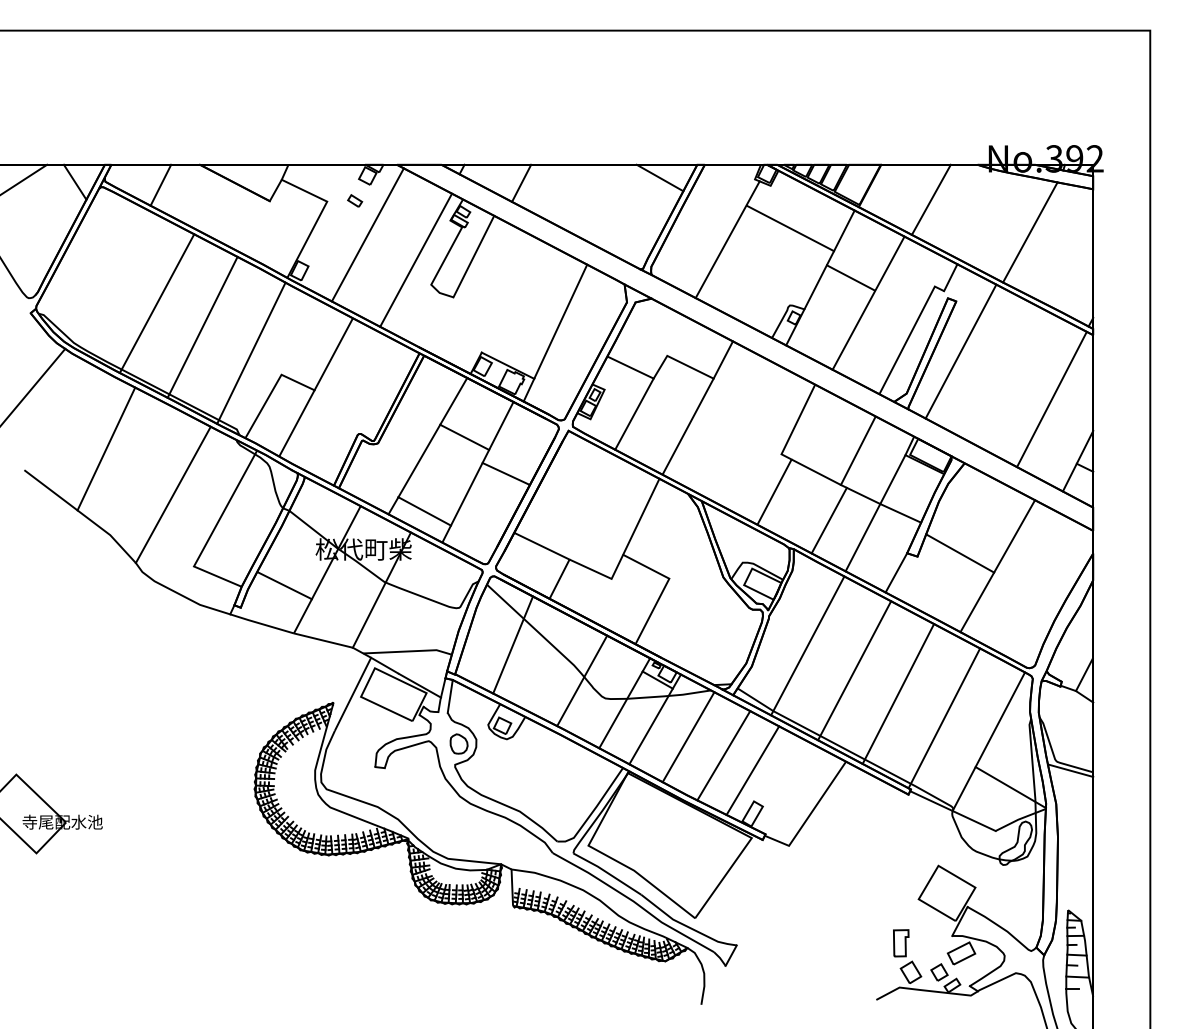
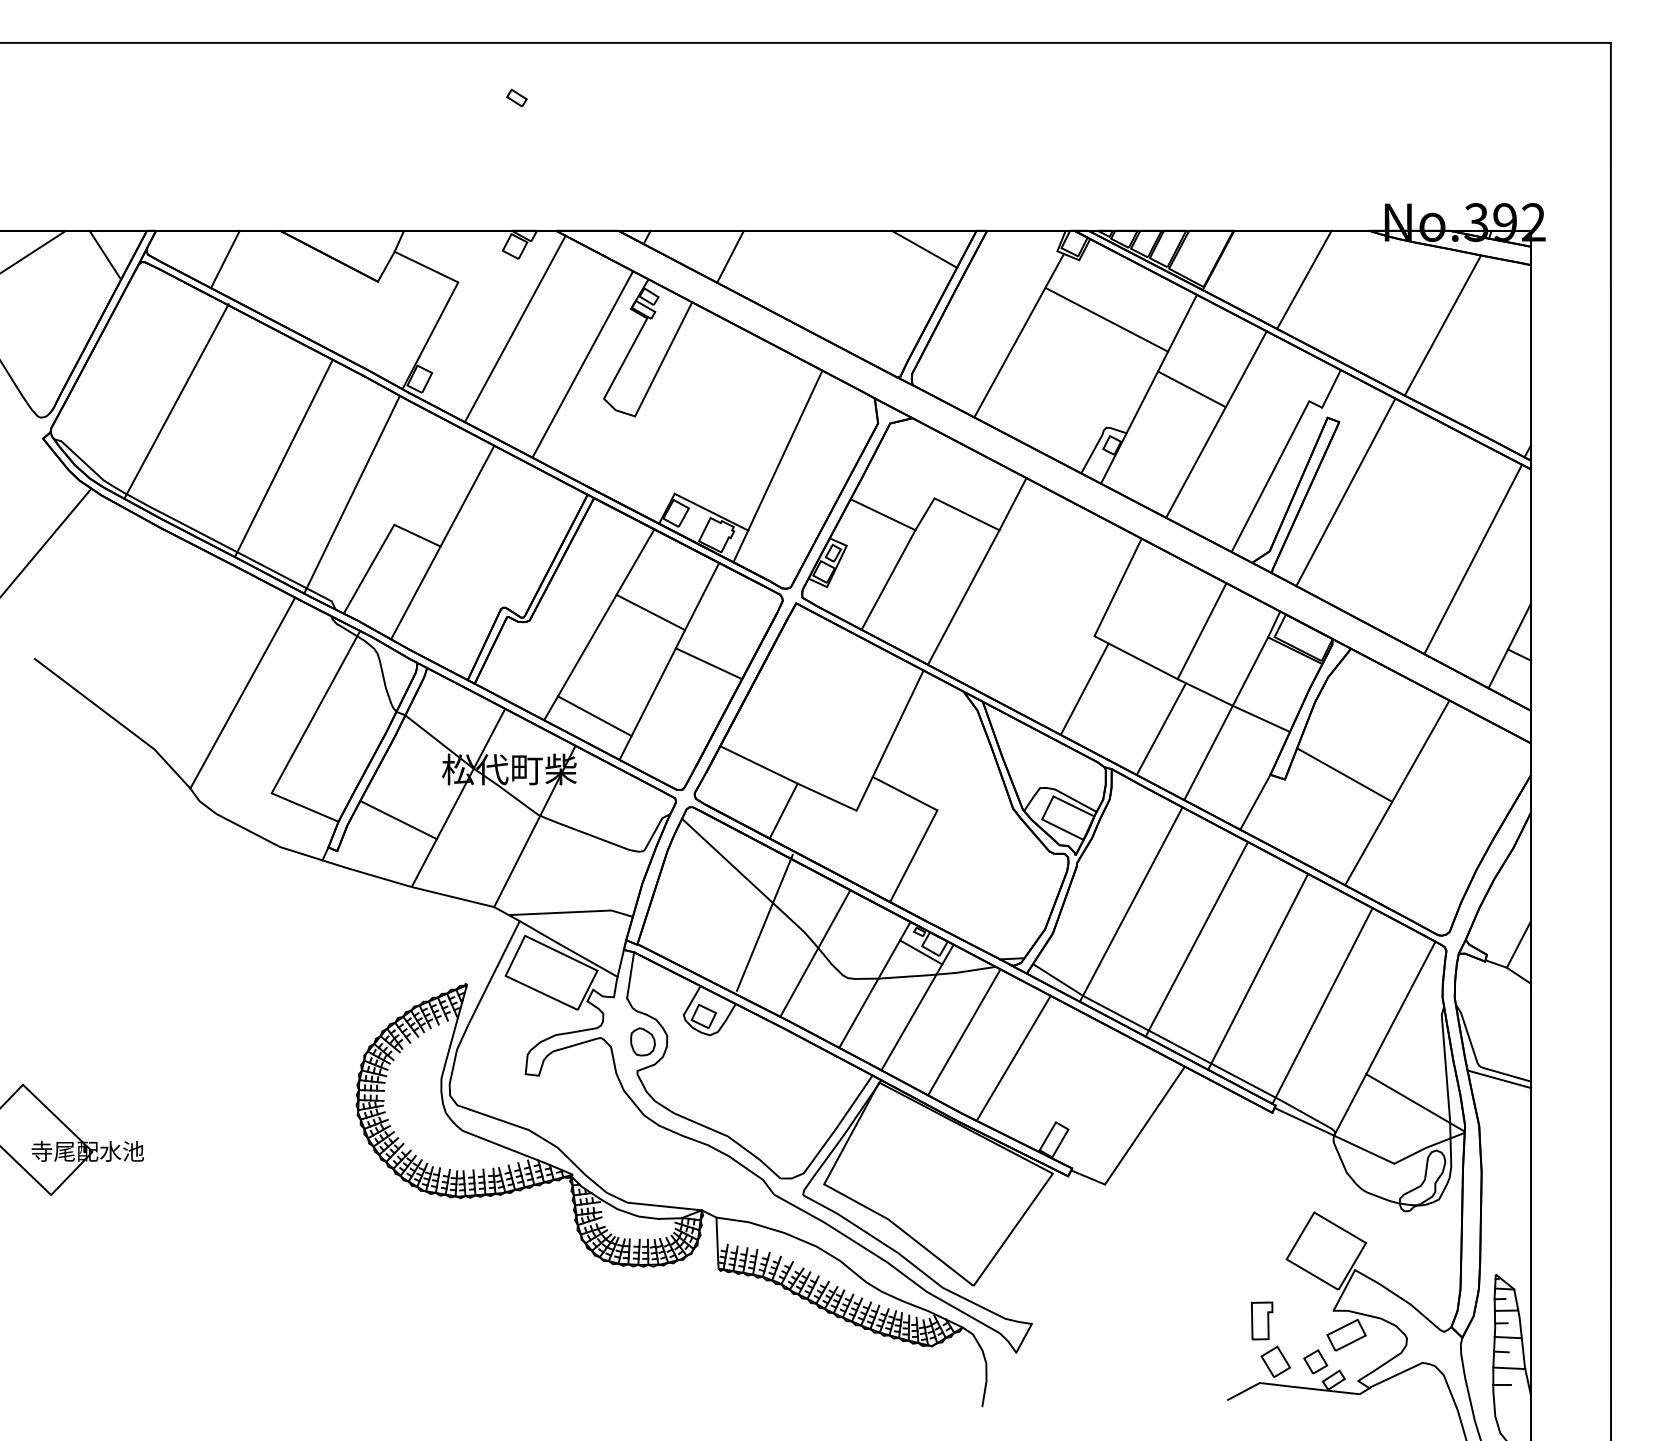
part: (355, 200) -> (517, 97), moved
line: (156, 303) -> (175, 401), moved
line: (106, 448) -> (149, 628), removed
line: (513, 644) -> (765, 922), moved
line: (752, 770) -> (1053, 1079), removed

